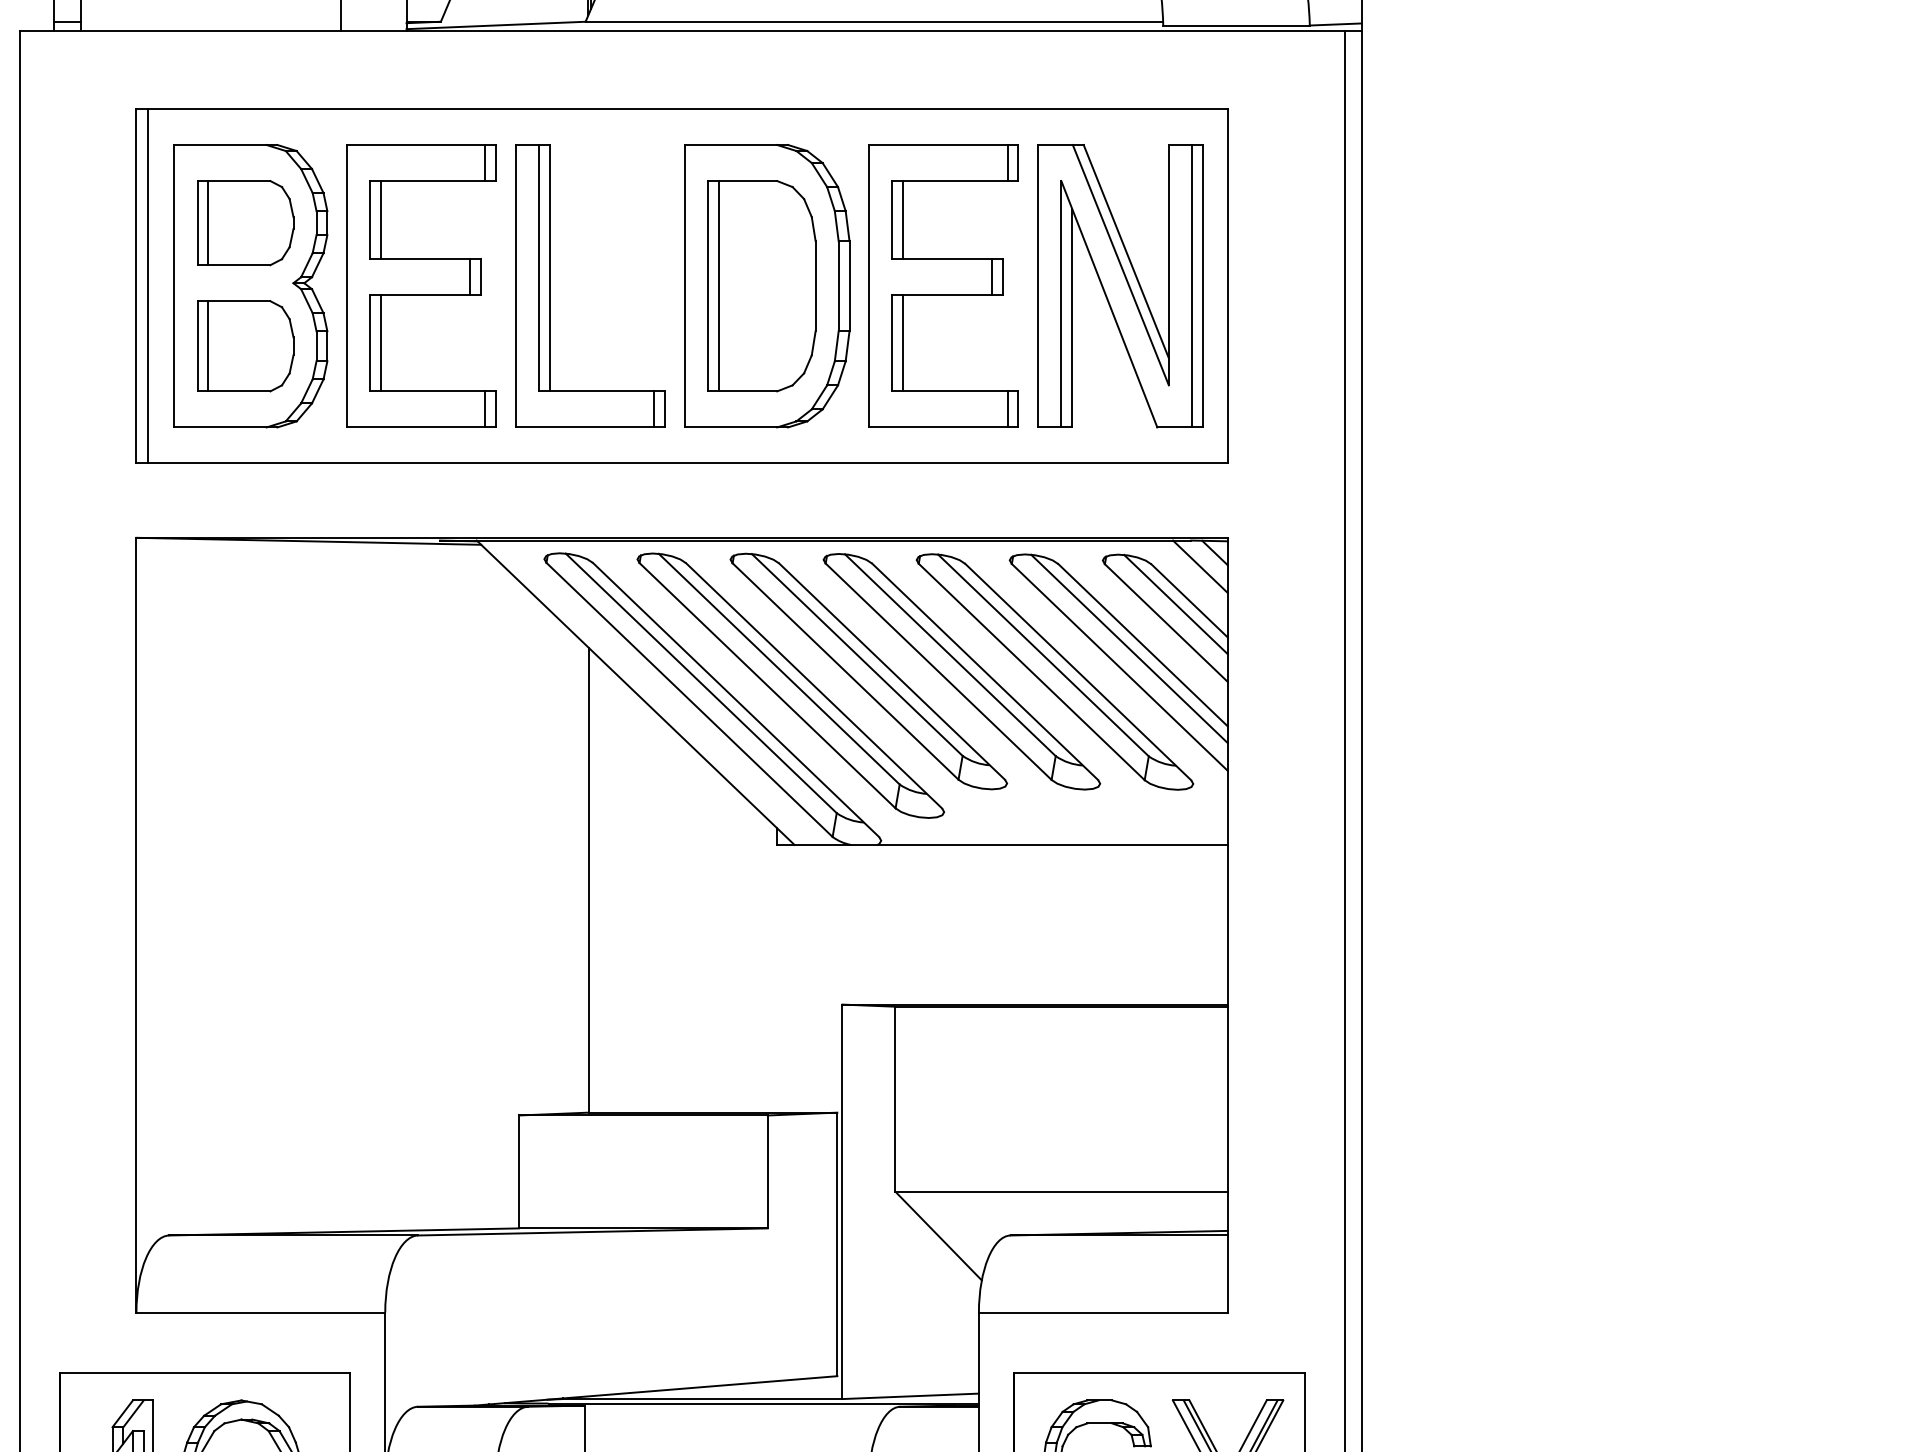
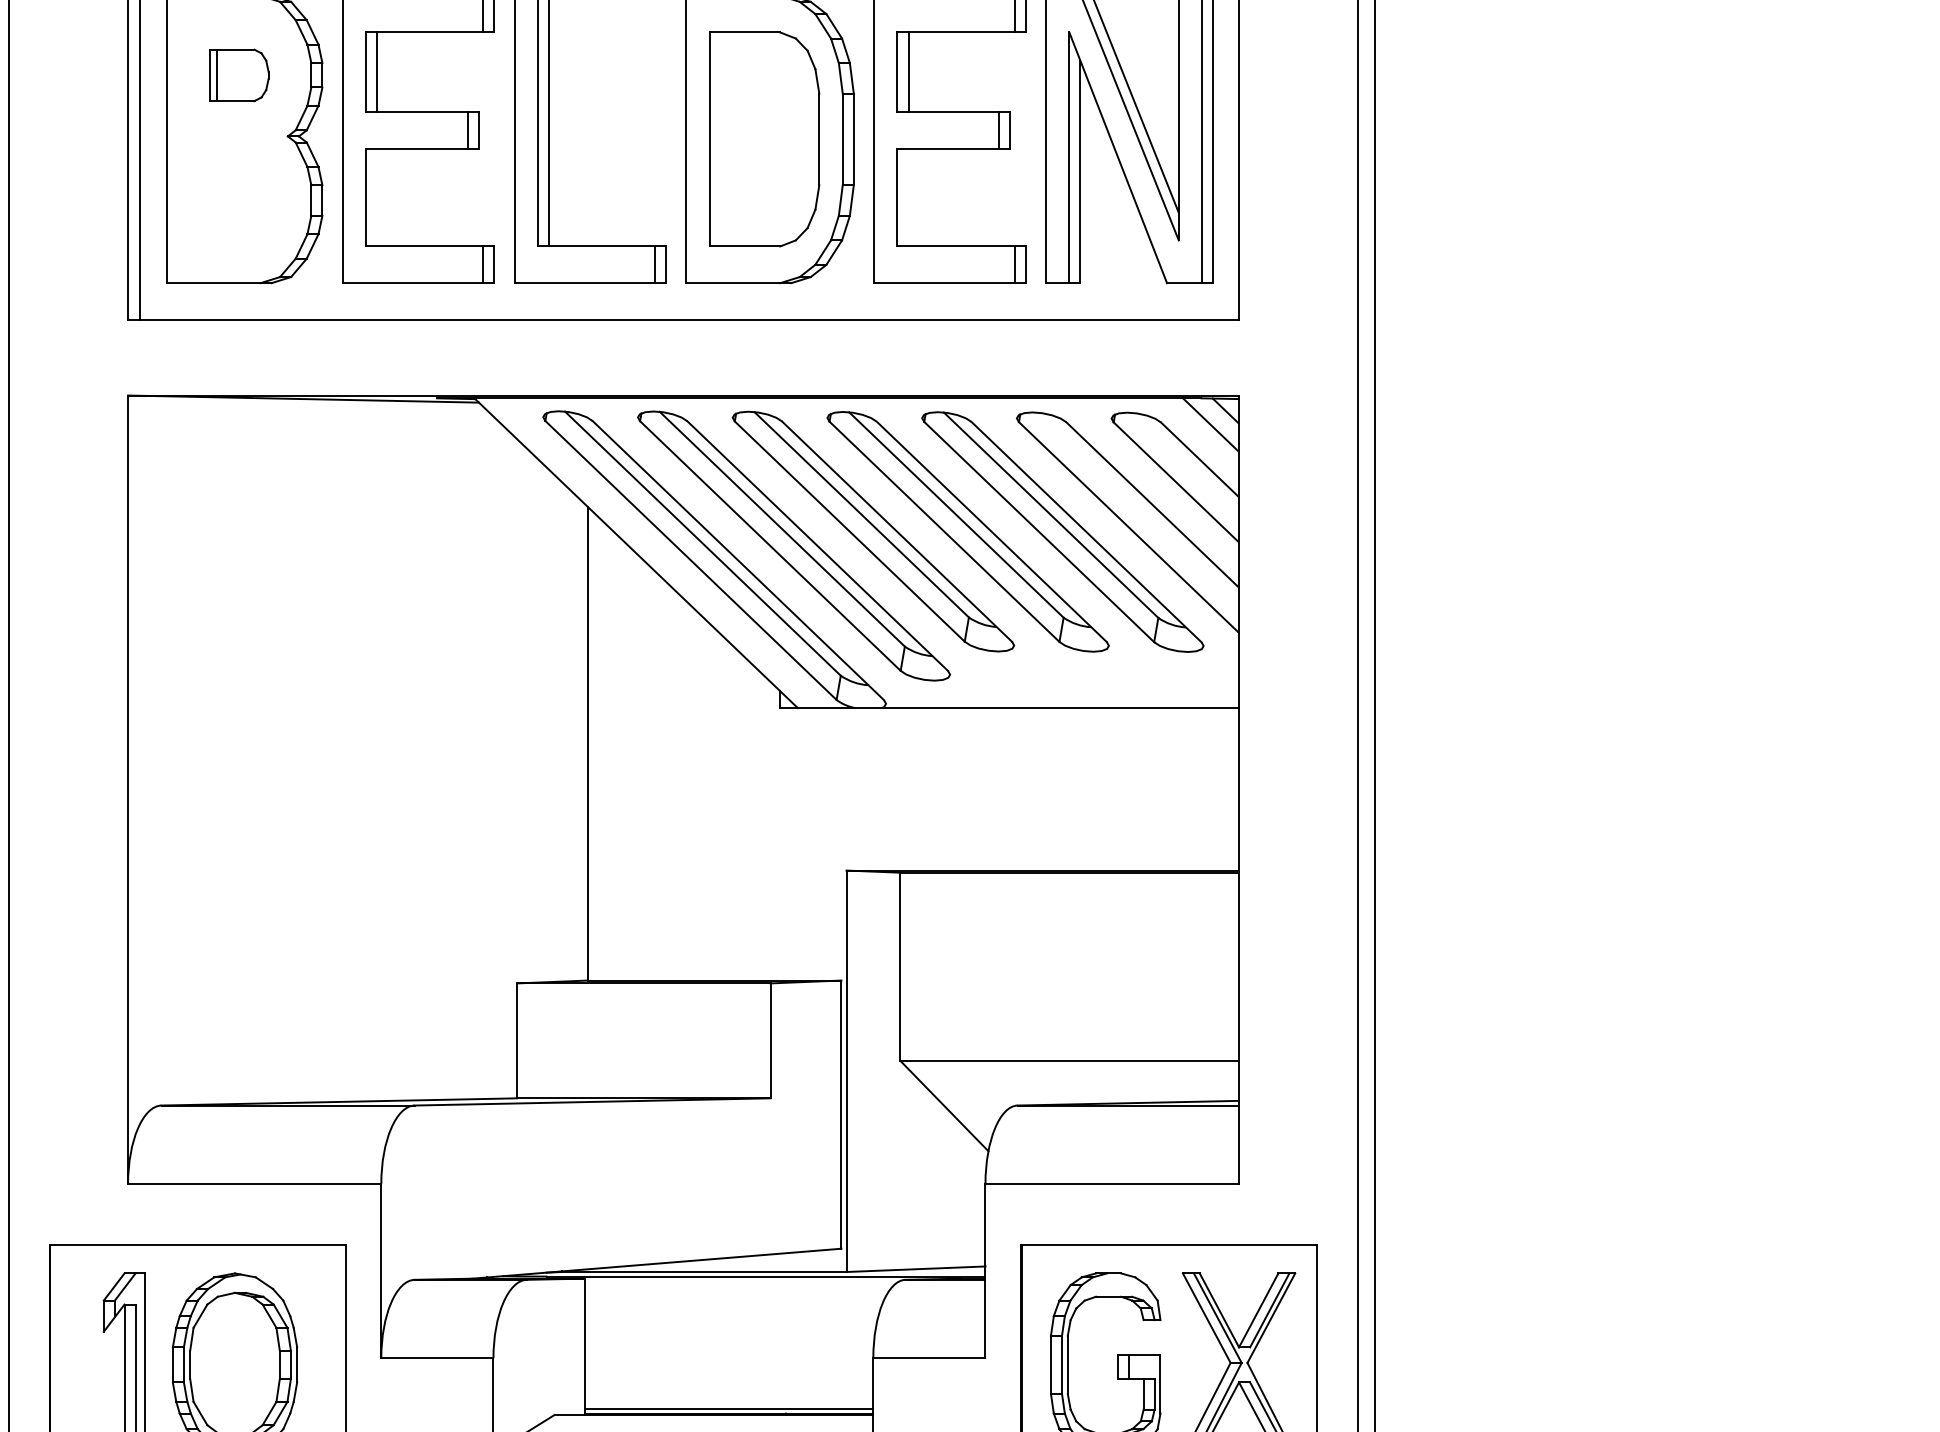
part: (245, 223) -> (239, 75), size x0.6
line: (718, 286) -> (720, 139), removed
line: (381, 343) -> (377, 197), removed
line: (903, 343) -> (908, 197), removed
part: (245, 346) -> (239, 200), removed
line: (1175, 604) -> (1185, 463), removed
line: (1129, 648) -> (1138, 508), removed

